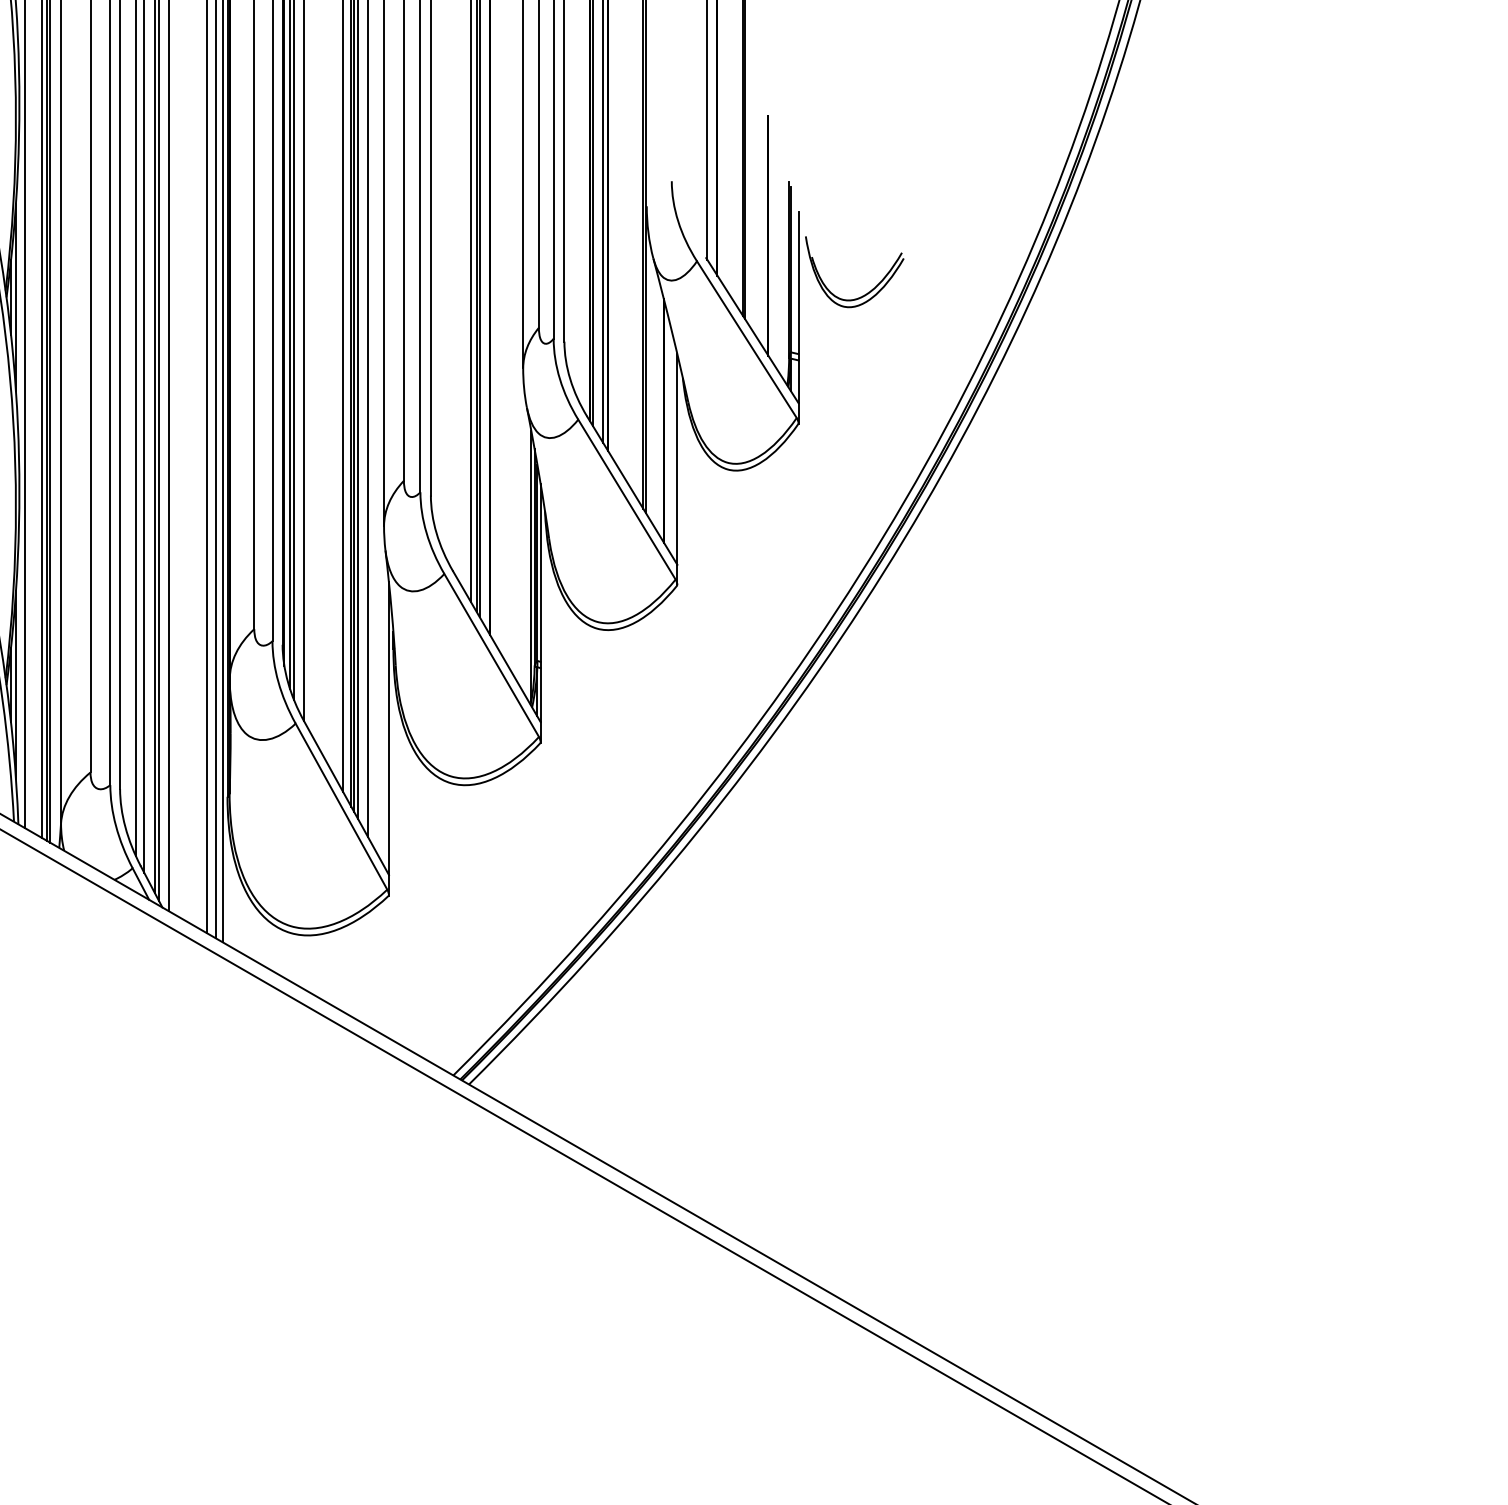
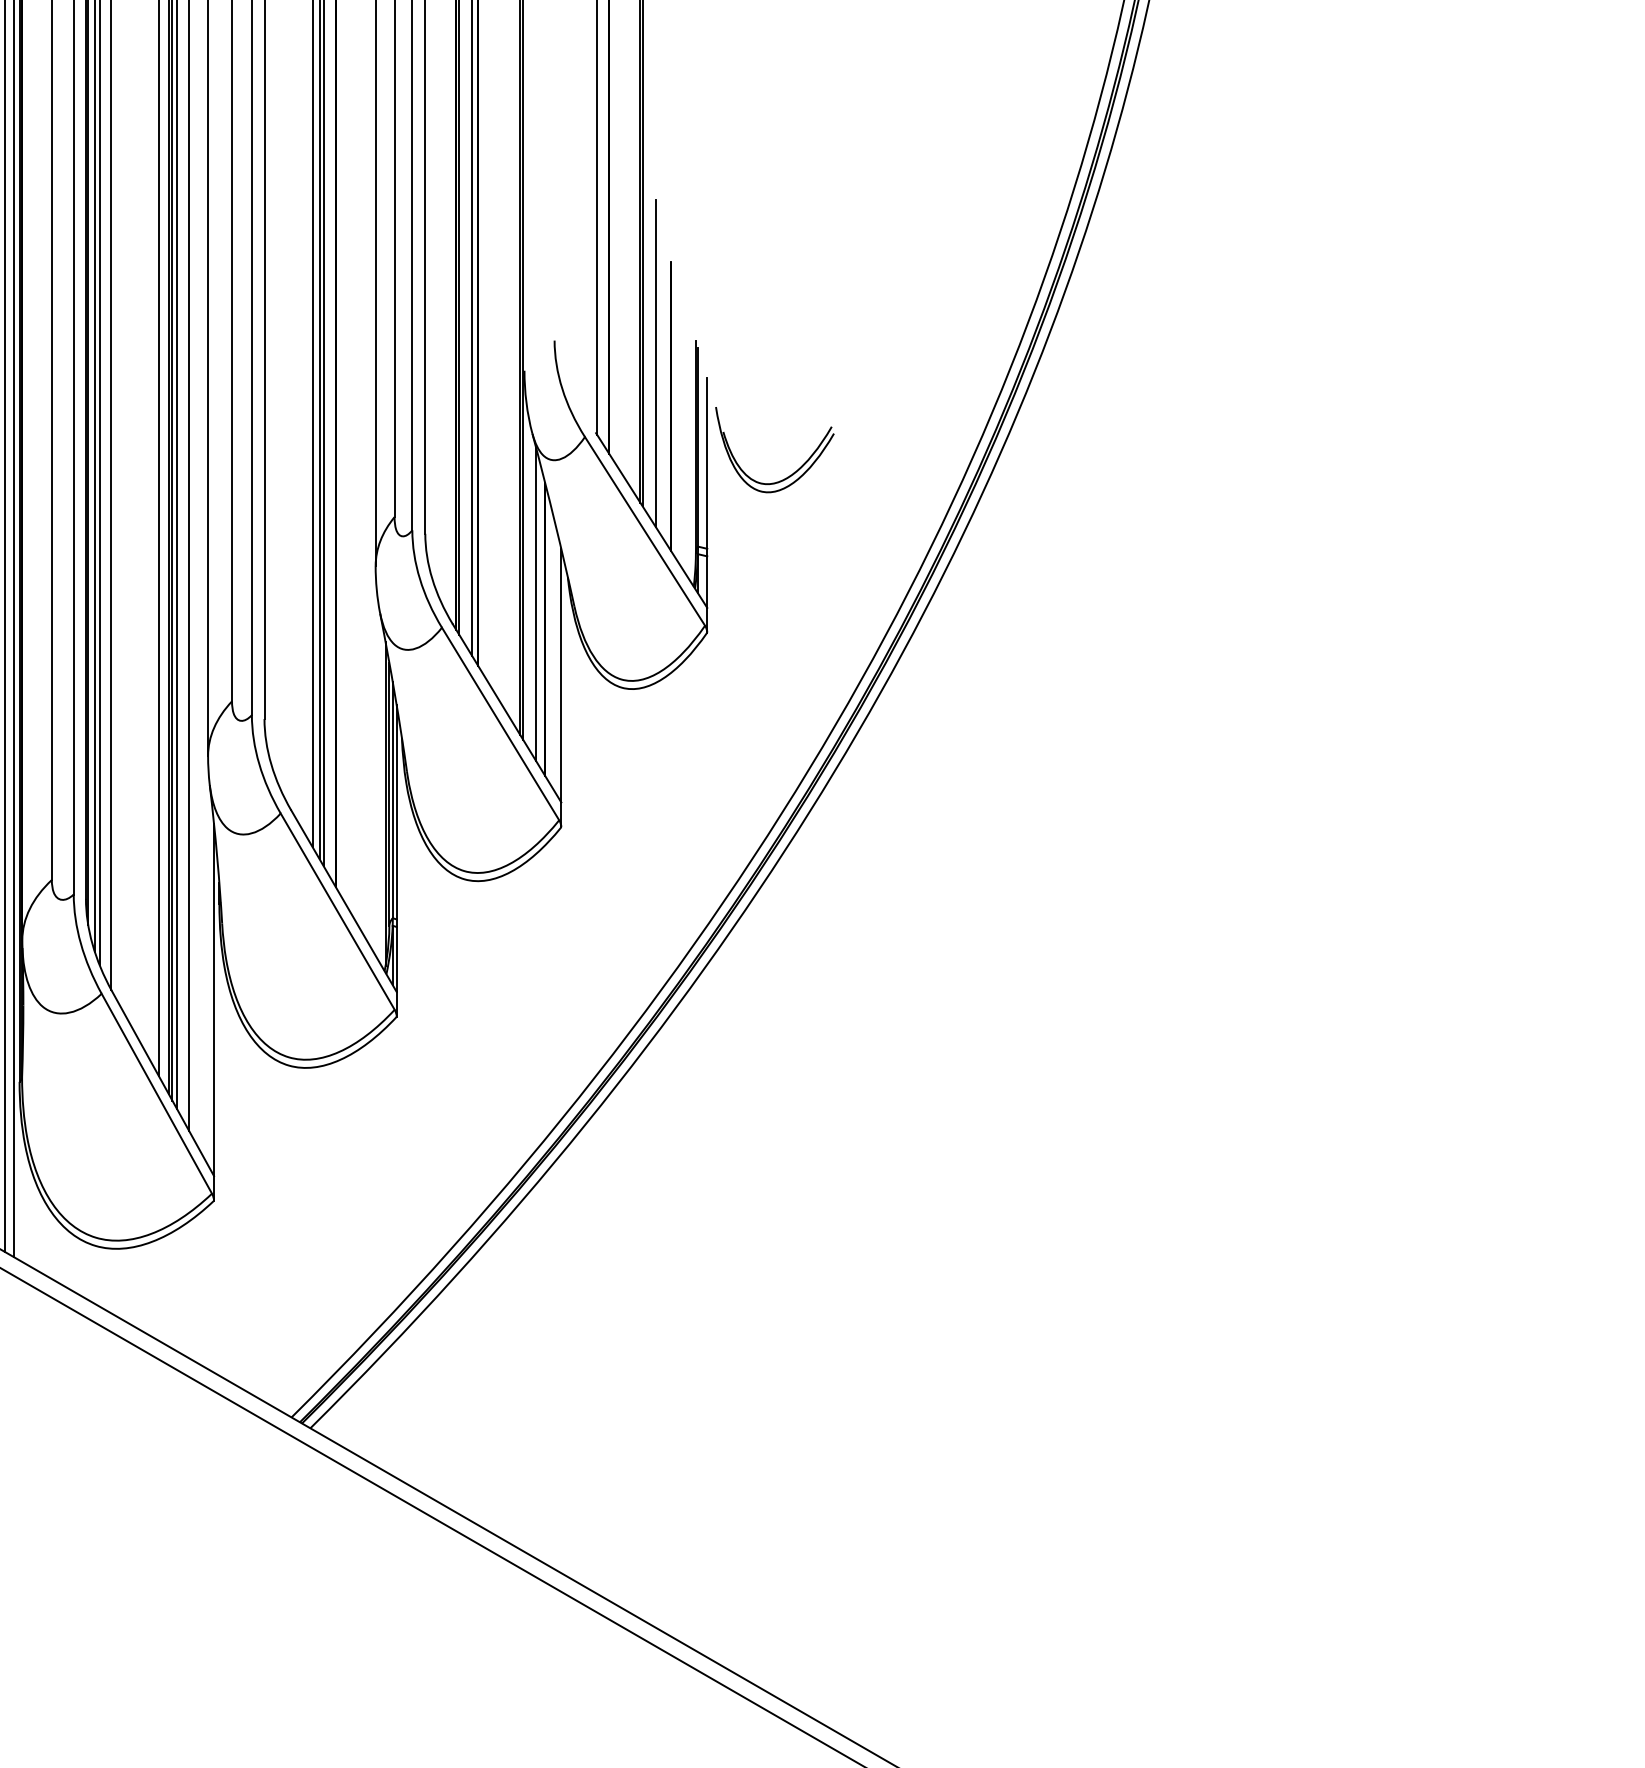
line: (755, 199) -> (655, 362), added
line: (656, 400) -> (536, 604), added

